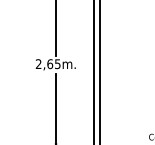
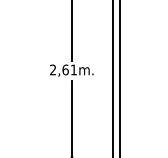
text: (57, 64) -> (73, 70), 2,65m. -> 2,61m.

